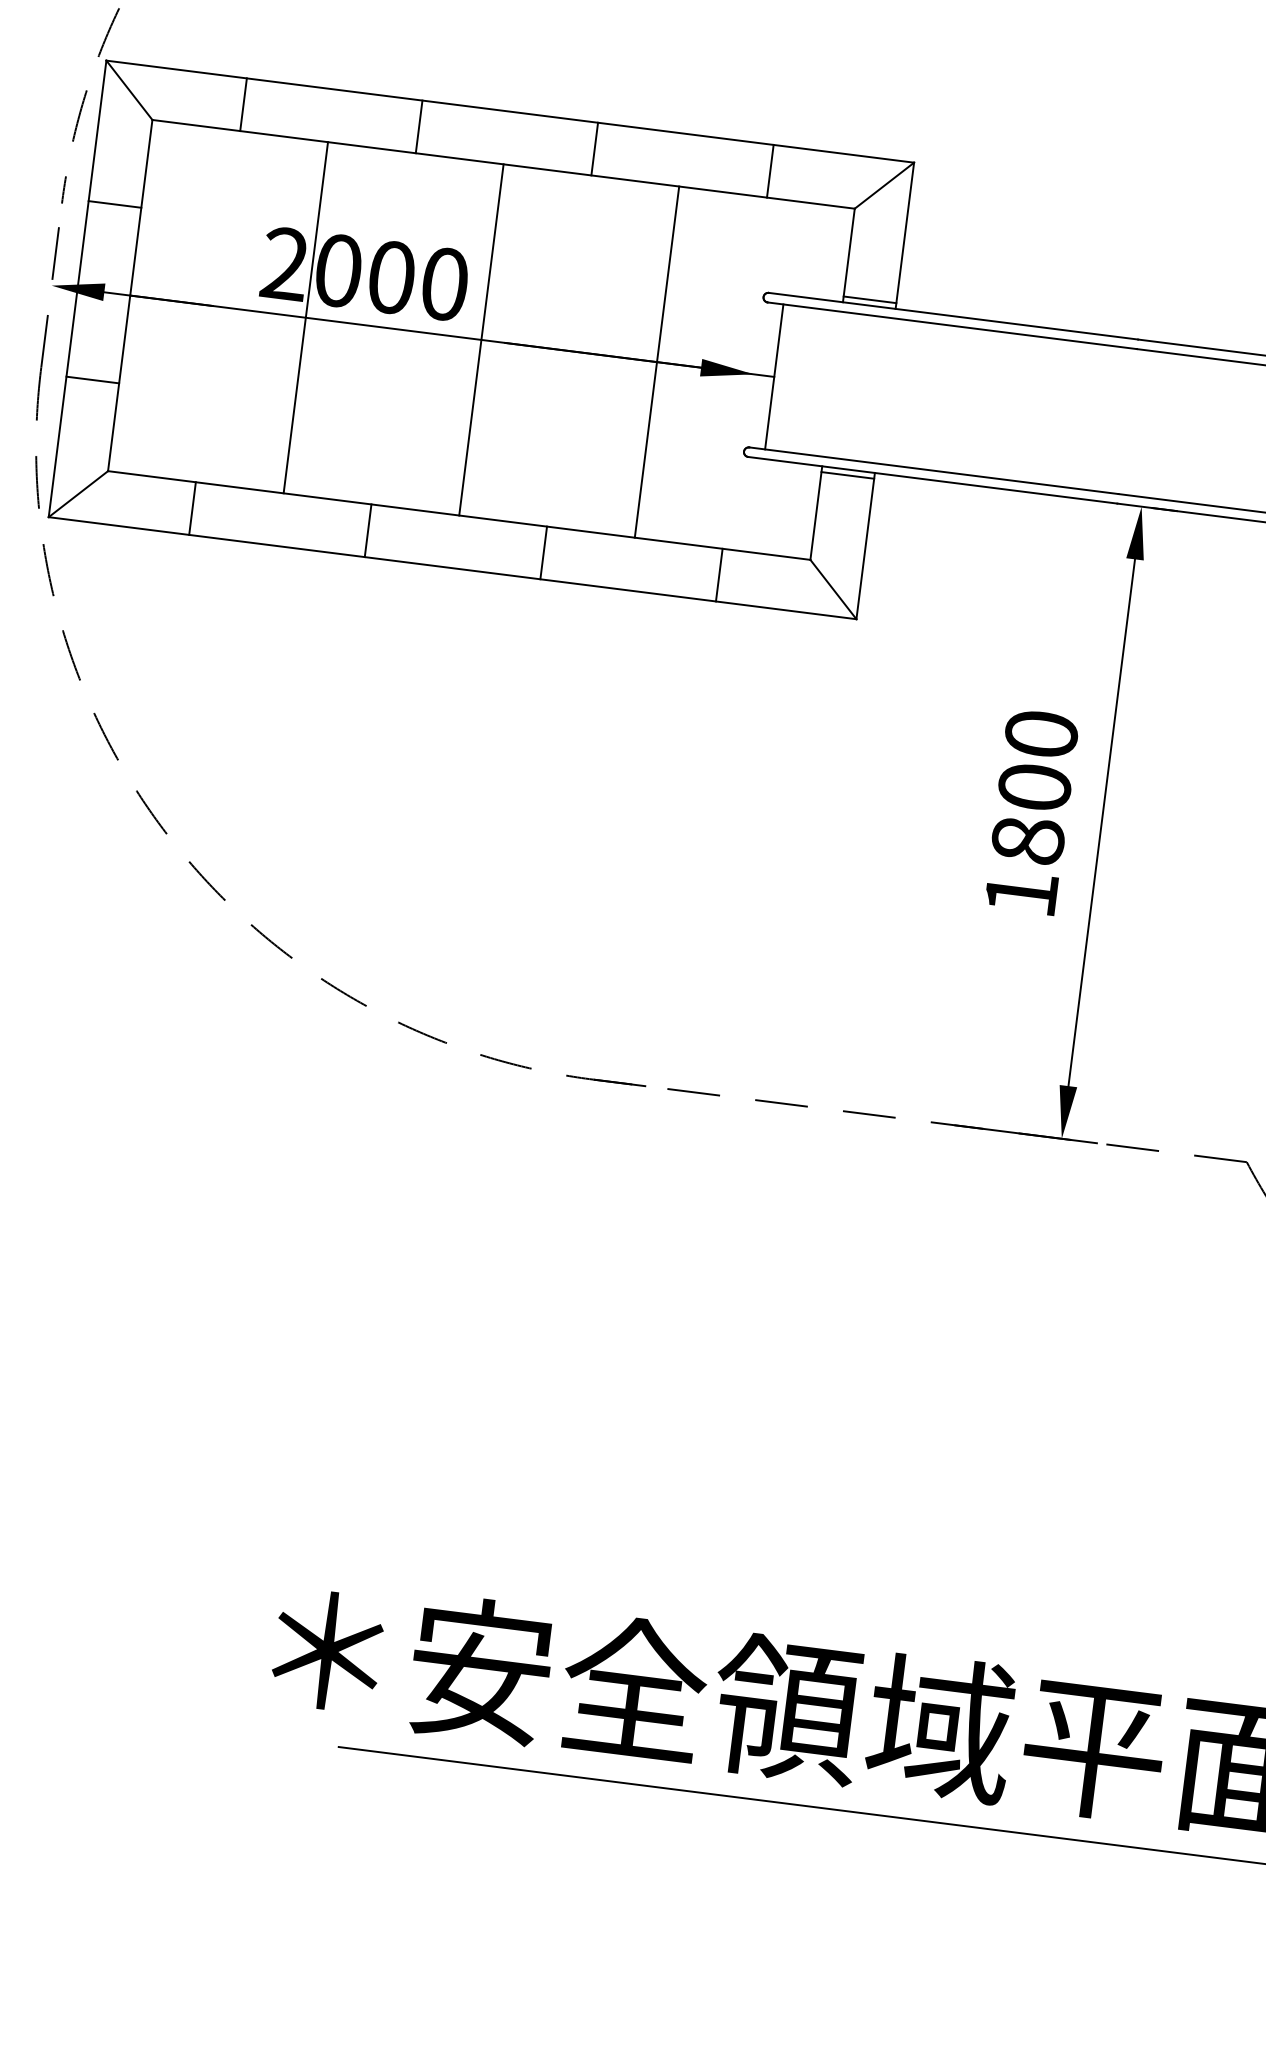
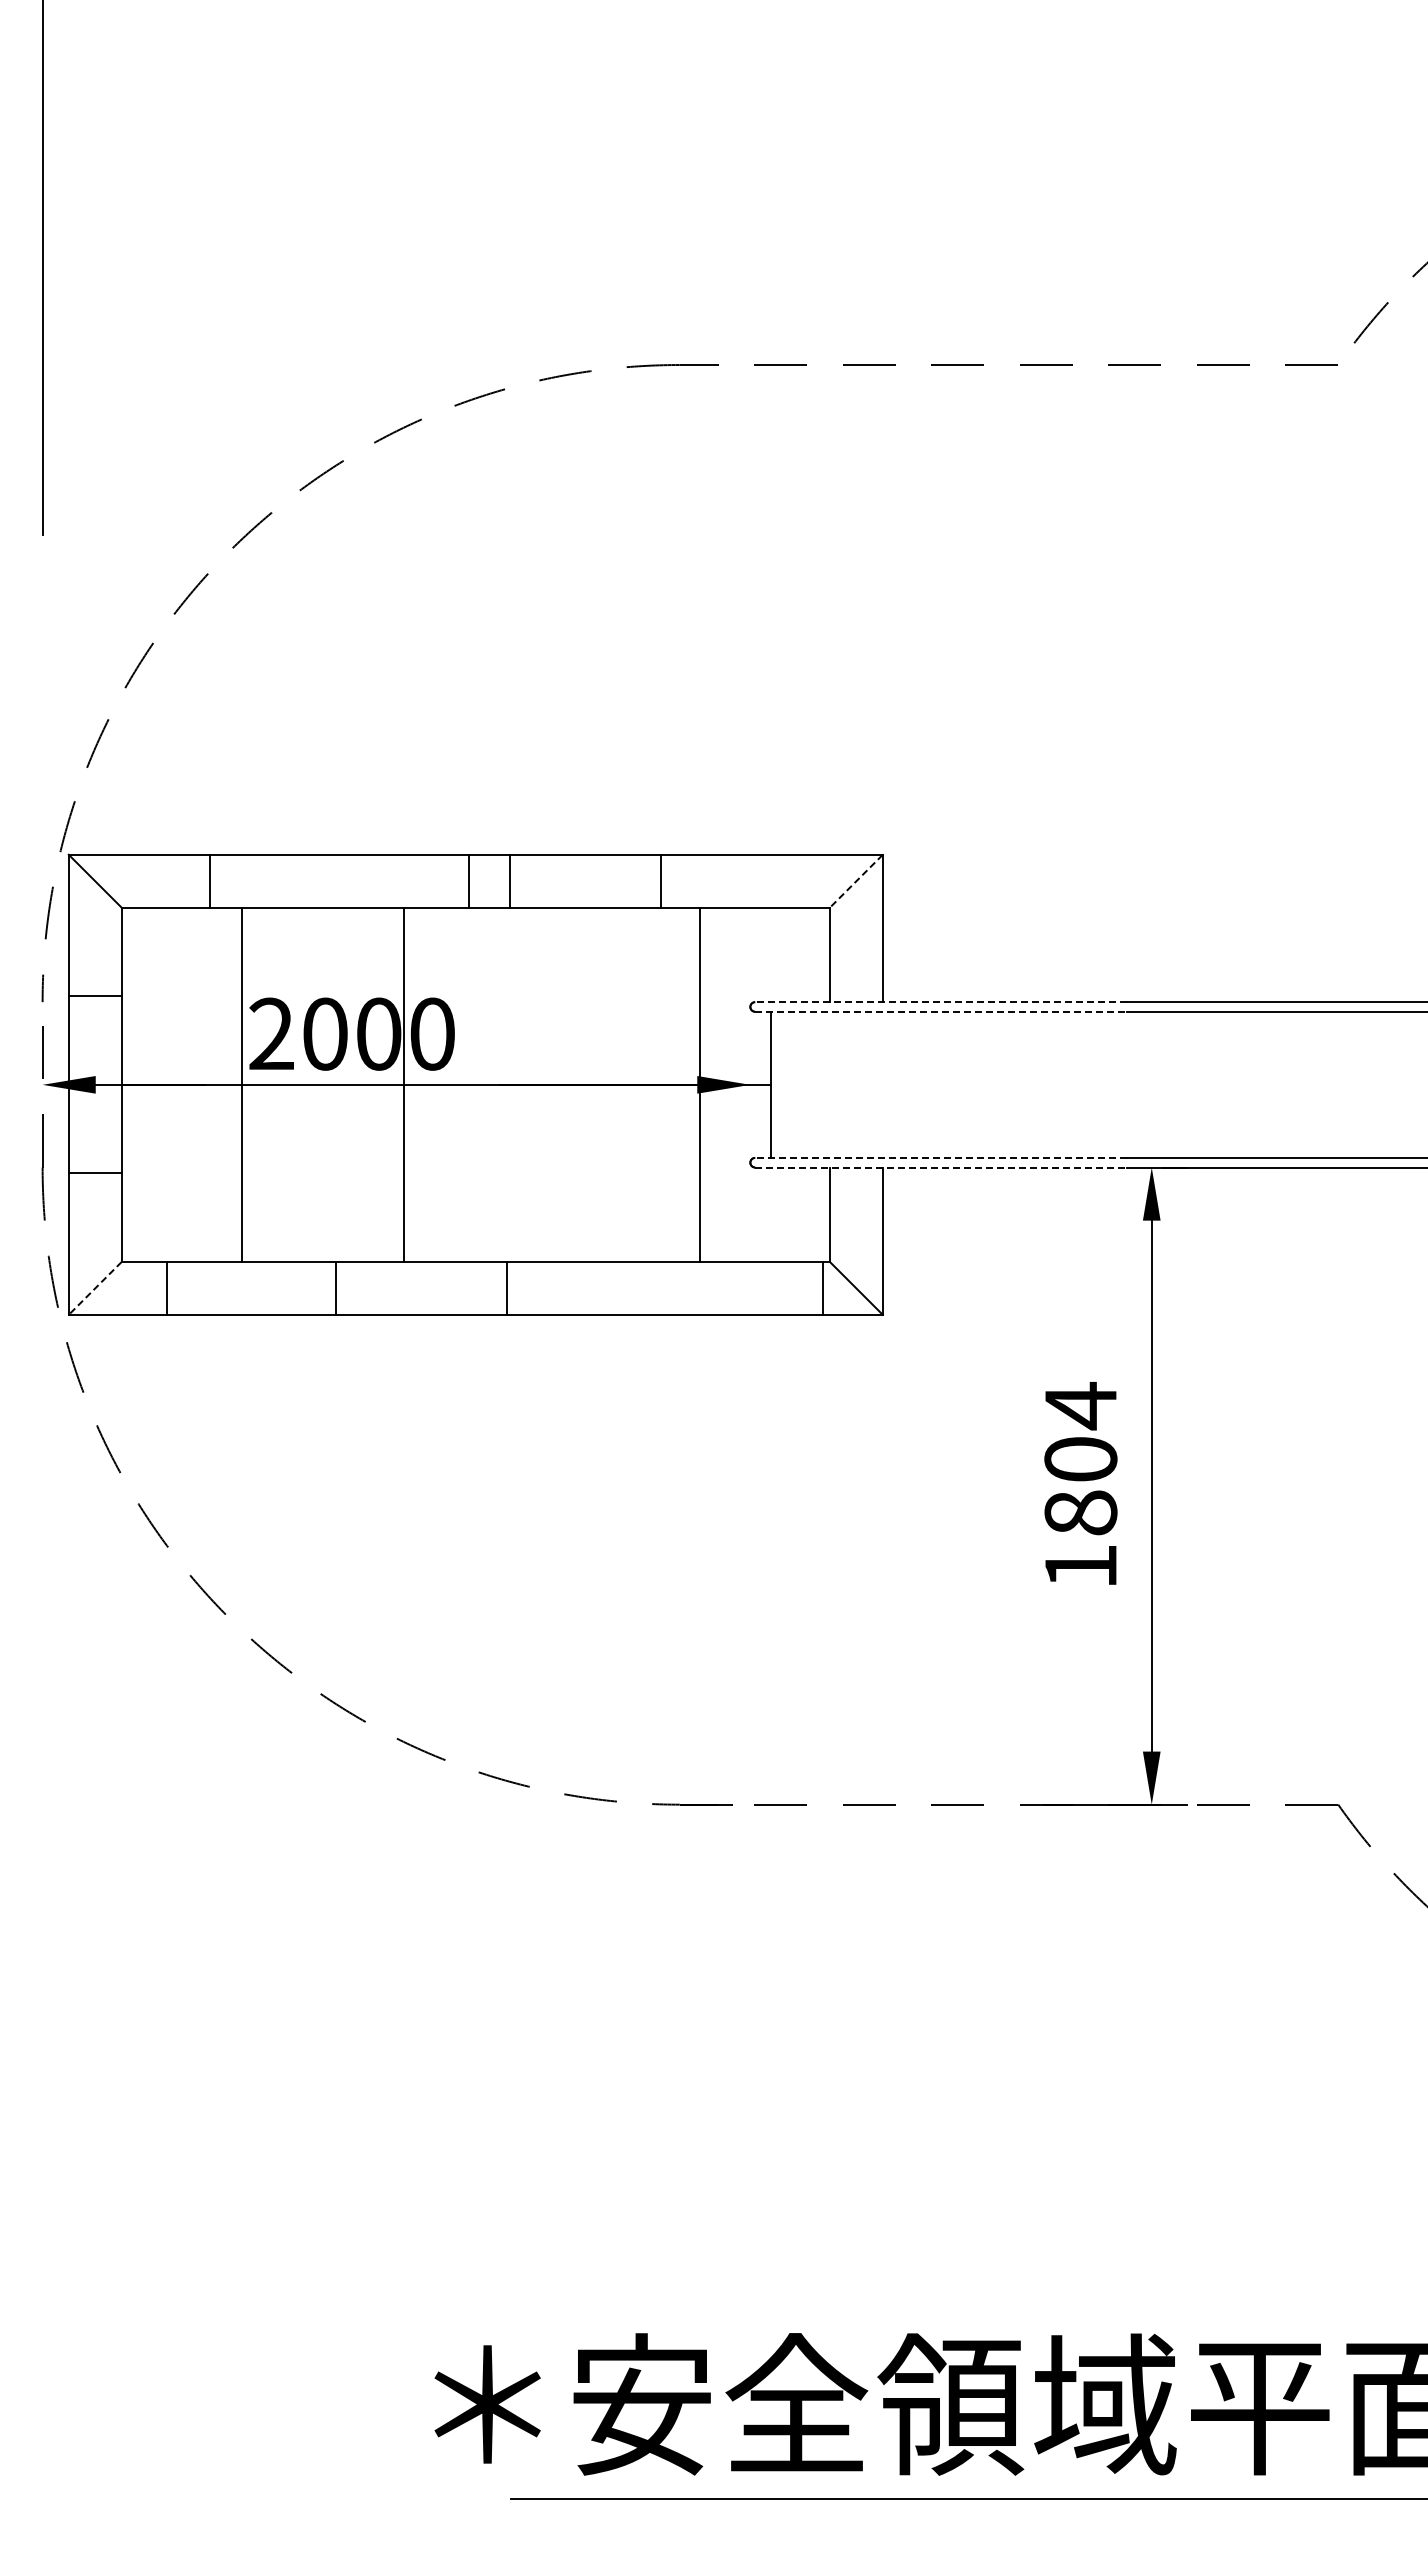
line: (419, 126) -> (469, 880), moved
line: (595, 148) -> (510, 880), moved
line: (770, 170) -> (661, 880), moved
line: (884, 185) -> (856, 881), solid -> dashed
line: (869, 299) -> (855, 996), removed
line: (952, 316) -> (940, 1002), solid -> dashed
line: (305, 317) -> (241, 1084), moved
line: (952, 325) -> (941, 1011), solid -> dashed
line: (481, 339) -> (403, 1084), moved
line: (656, 361) -> (699, 1084), moved
line: (933, 470) -> (940, 1157), solid -> dashed
line: (846, 475) -> (855, 1173), removed
line: (933, 480) -> (941, 1167), solid -> dashed
line: (78, 494) -> (95, 1288), solid -> dashed
line: (192, 507) -> (167, 1287), moved
line: (368, 529) -> (336, 1287), moved
line: (544, 552) -> (507, 1287), moved
line: (719, 574) -> (823, 1287), moved
text: (1041, 733) -> (1080, 1405), 1800 -> 1804

